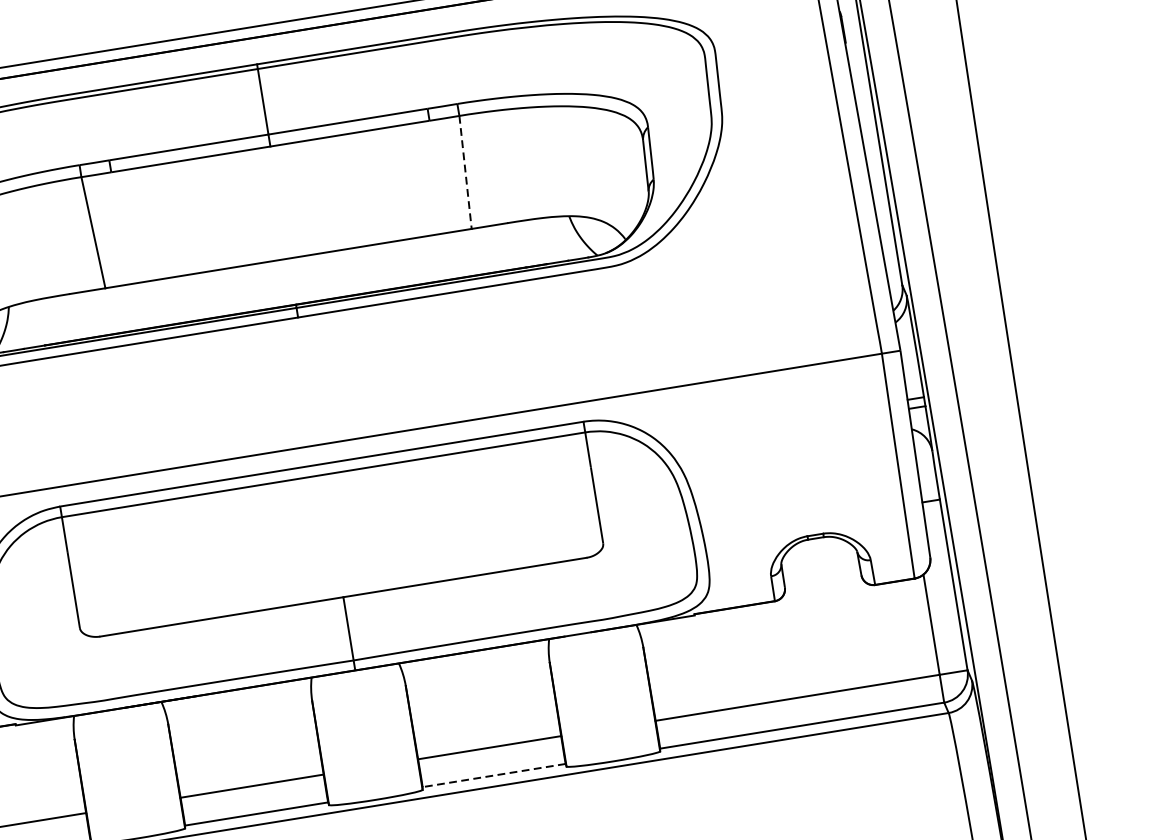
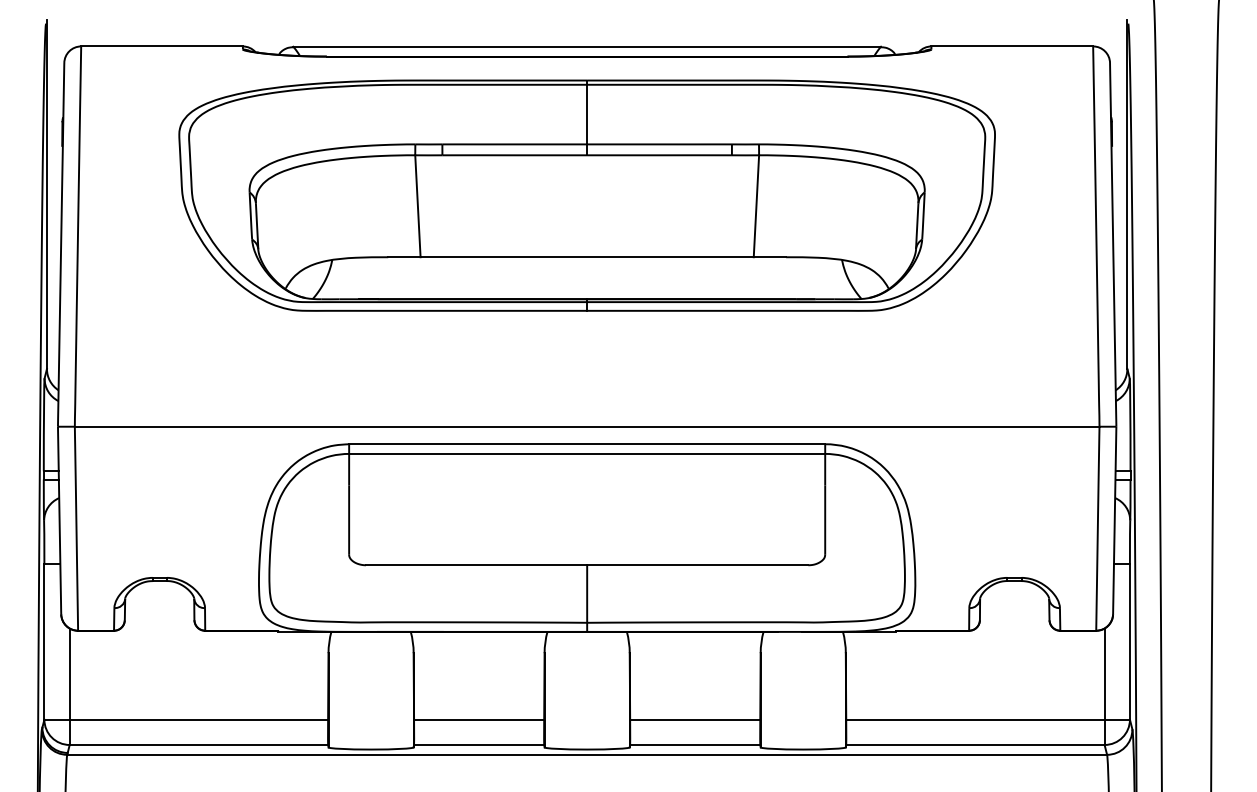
line: (465, 172) -> (756, 206), dashed -> solid
line: (493, 775) -> (694, 744), dashed -> solid

